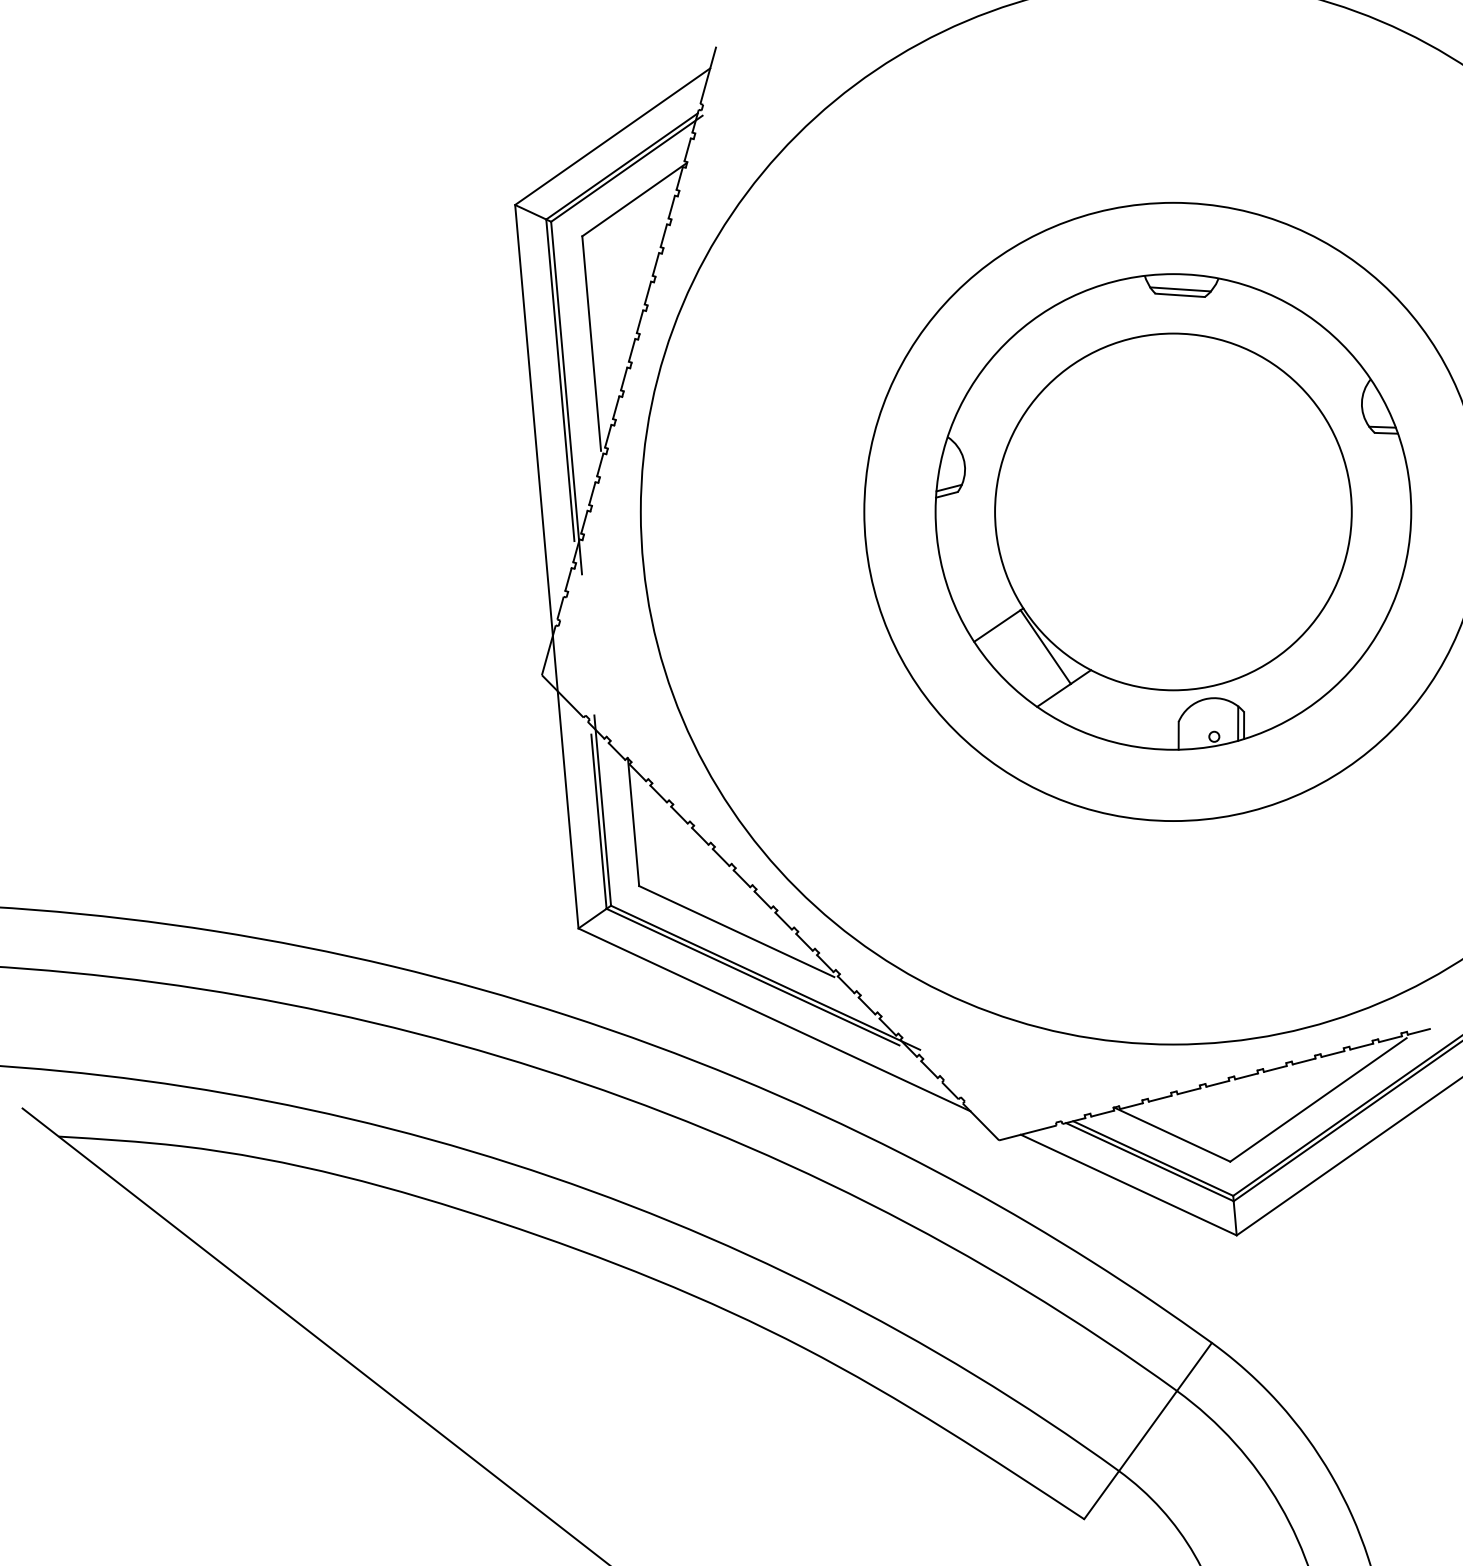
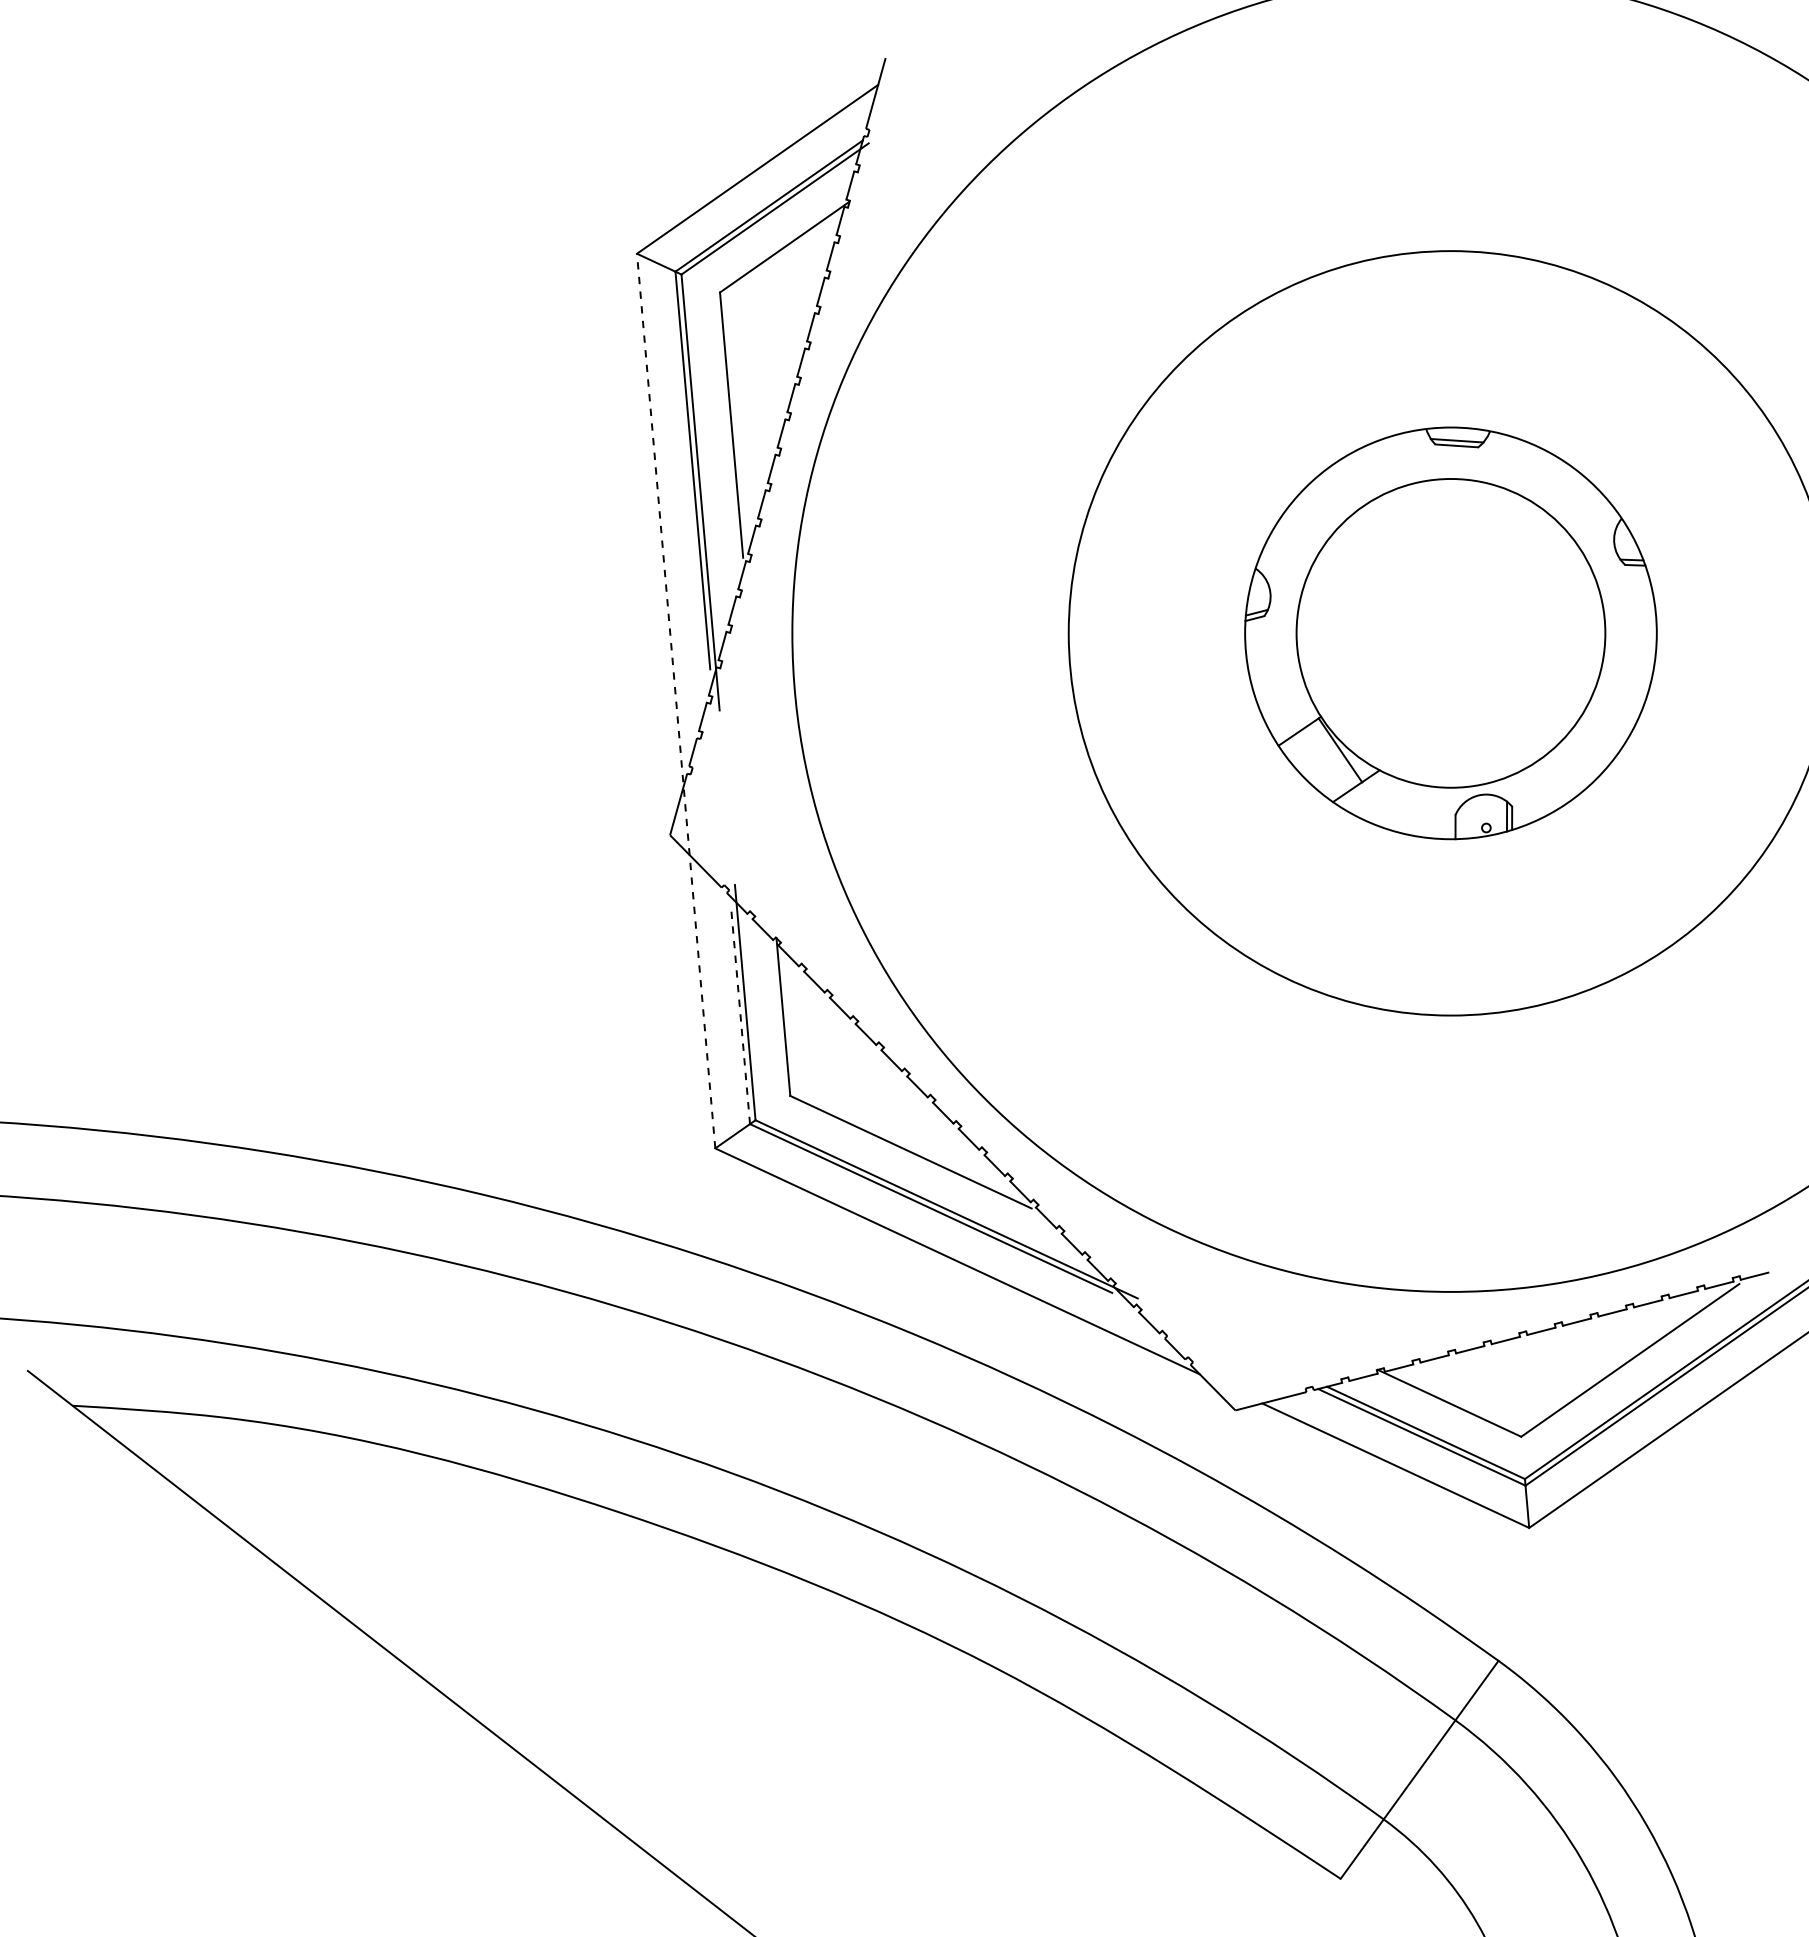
part: (1173, 512) -> (1450, 633), size x0.7
line: (547, 566) -> (676, 700), solid -> dashed
line: (598, 821) -> (740, 1015), solid -> dashed

